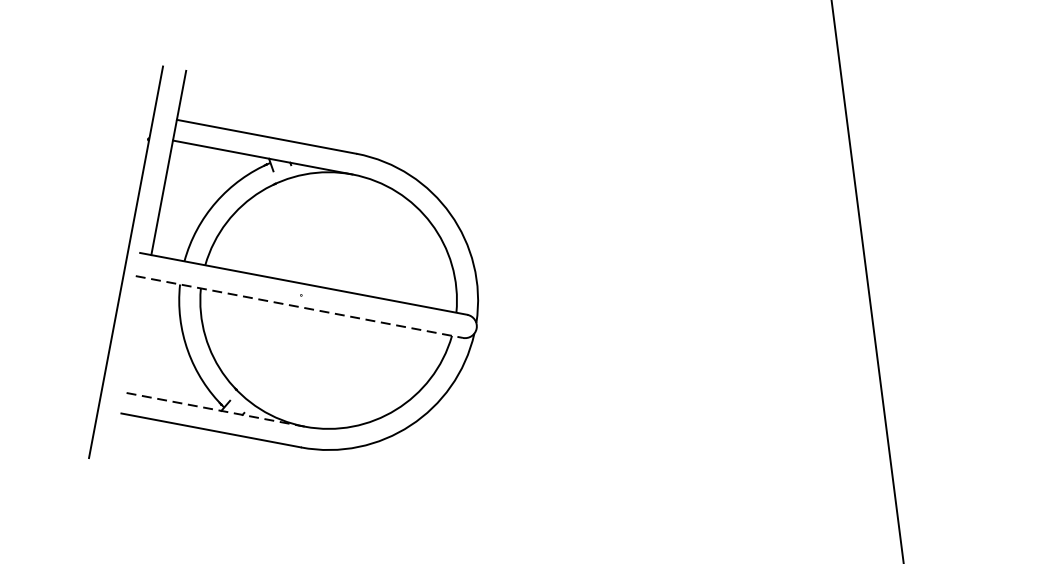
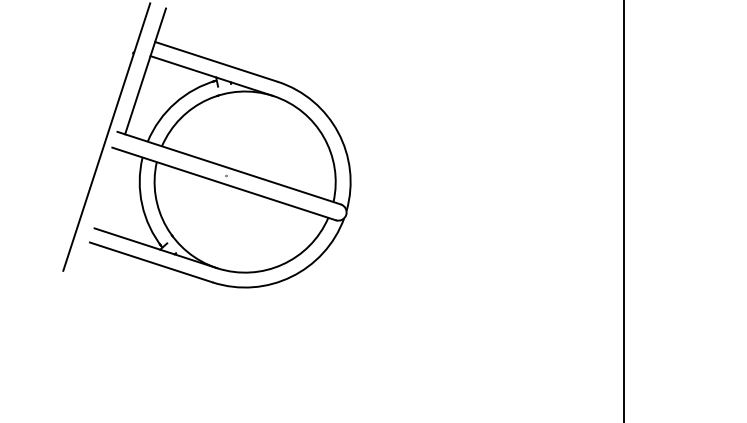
line: (300, 307) -> (224, 184), dashed -> solid
line: (214, 410) -> (155, 248), dashed -> solid

